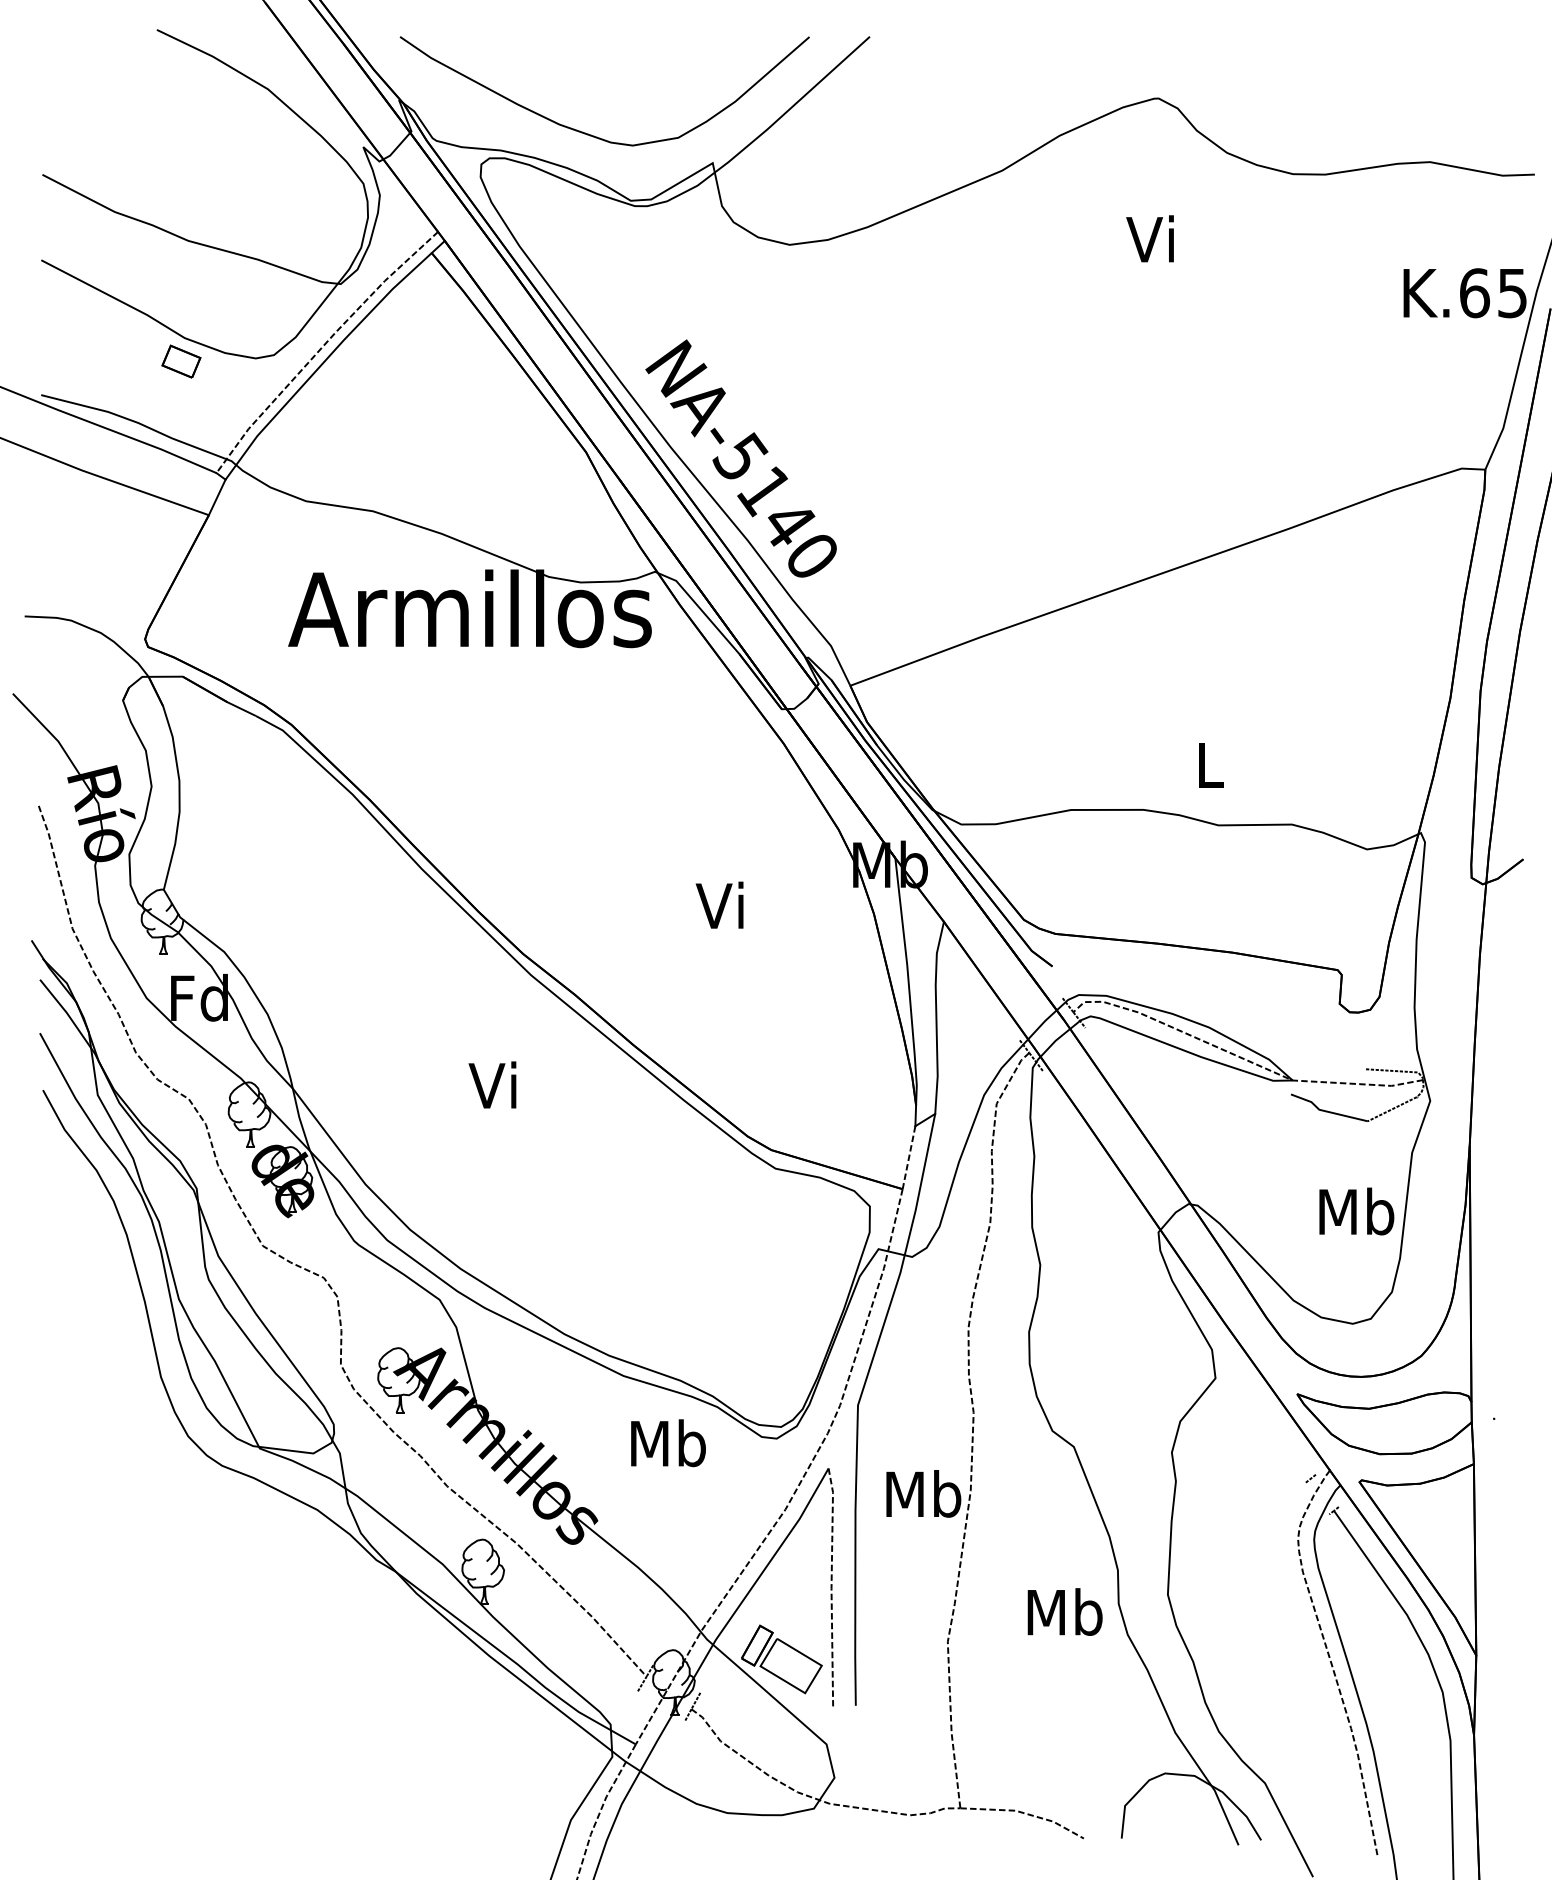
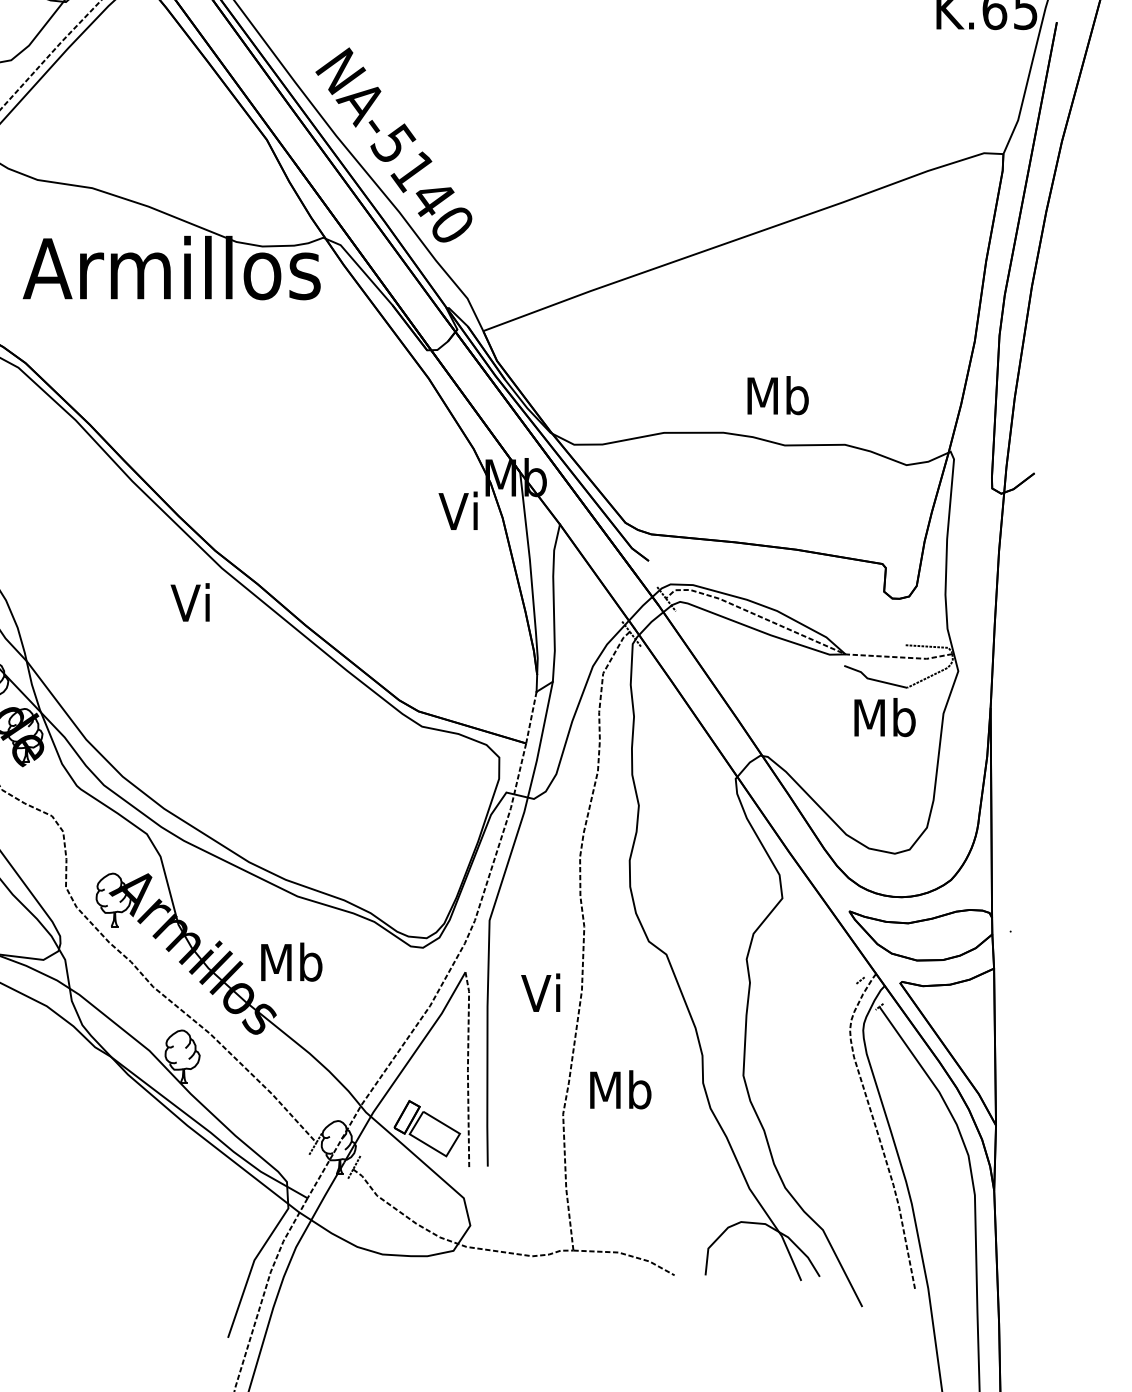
text: (1210, 764) -> (778, 395), L -> Mb
text: (719, 904) -> (458, 510), moved
text: (492, 1084) -> (190, 602), moved
text: (1356, 1211) -> (884, 717), moved
text: (668, 1443) -> (291, 962), moved
text: (923, 1493) -> (543, 992), Mb -> Vi
text: (1064, 1611) -> (620, 1089), moved

